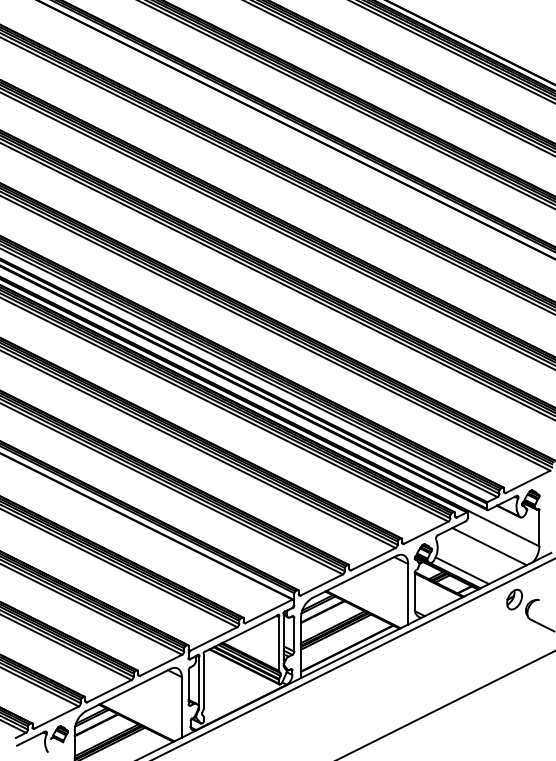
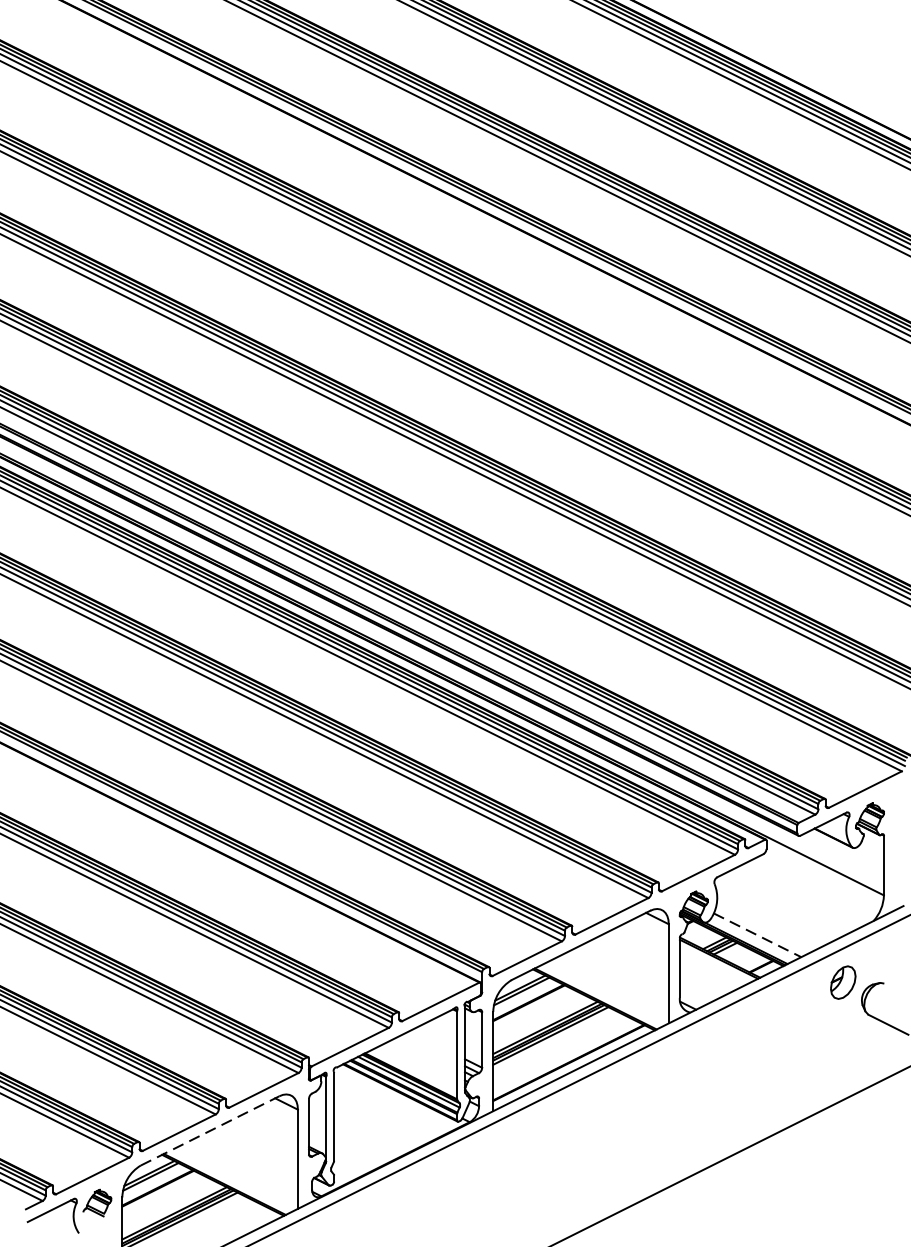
line: (489, 546) -> (802, 895), removed
line: (462, 570) -> (757, 934), solid -> dashed
line: (128, 689) -> (210, 1129), solid -> dashed

